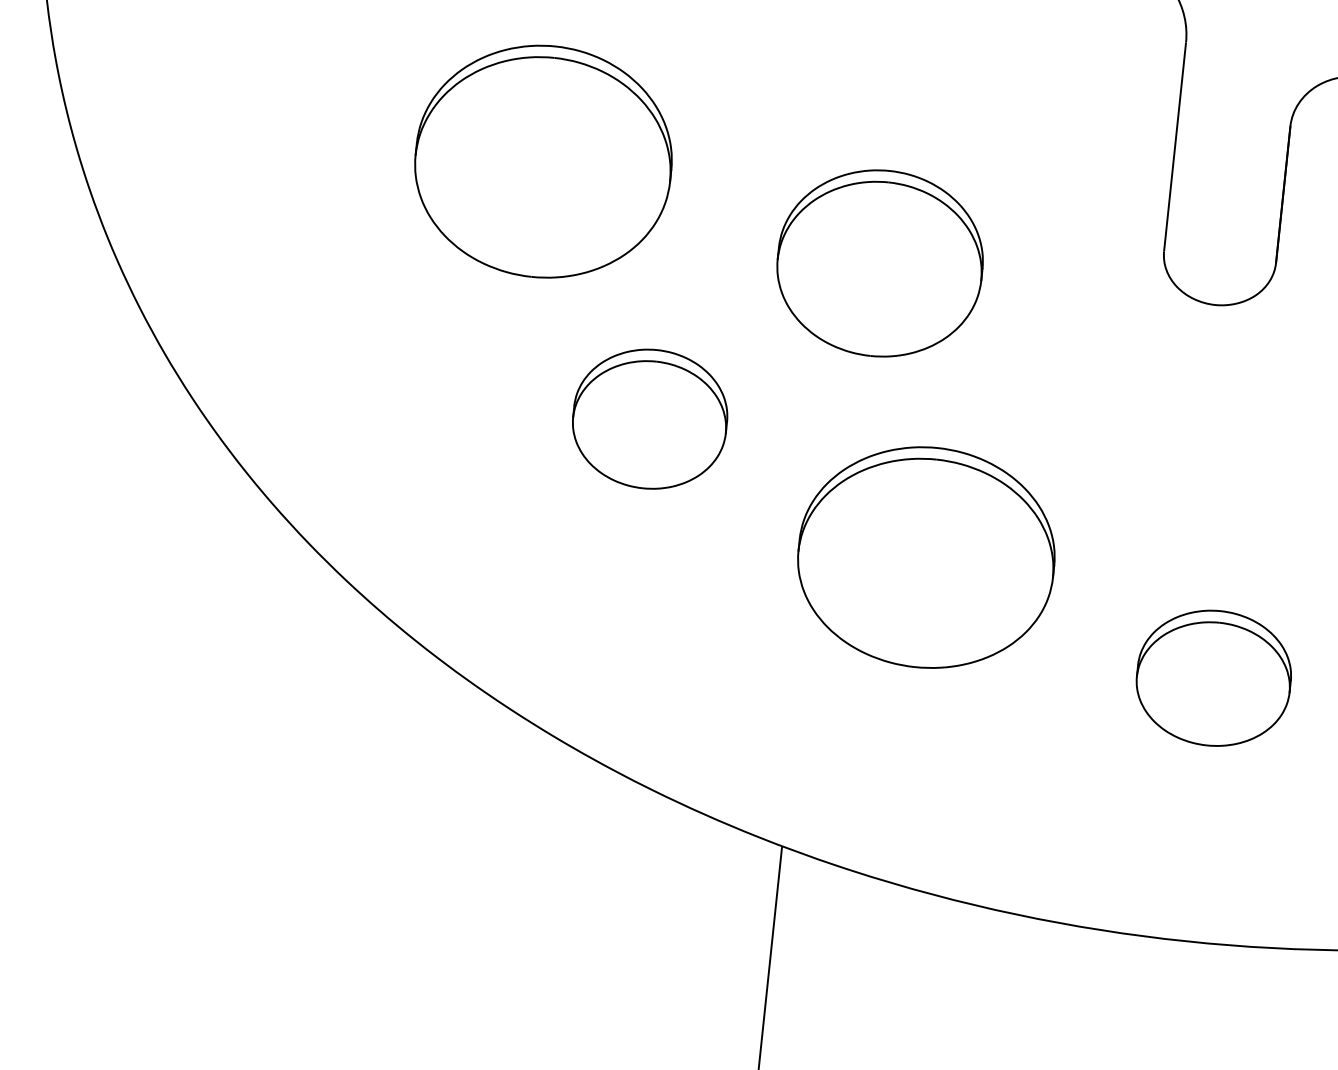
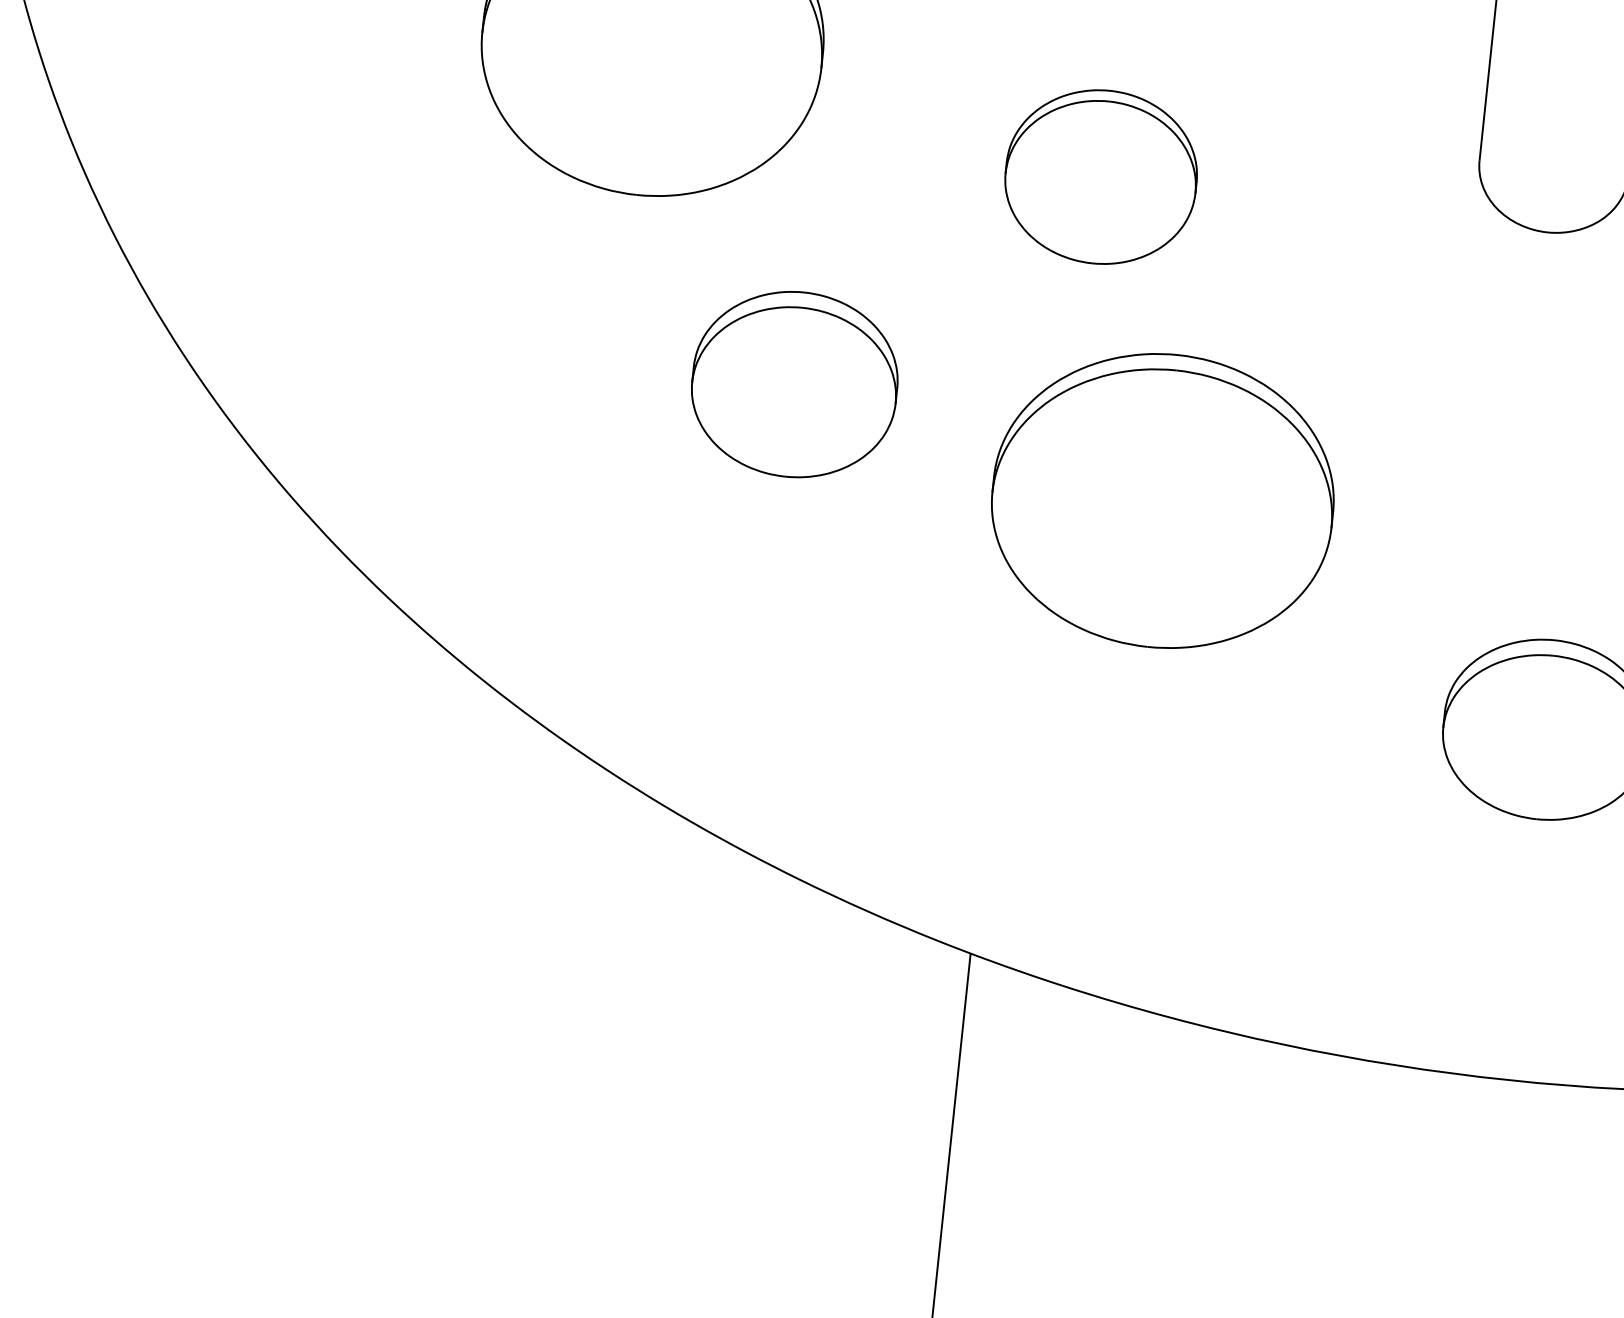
part: (879, 263) -> (1100, 177), size x0.7
part: (926, 557) -> (1162, 500), moved

